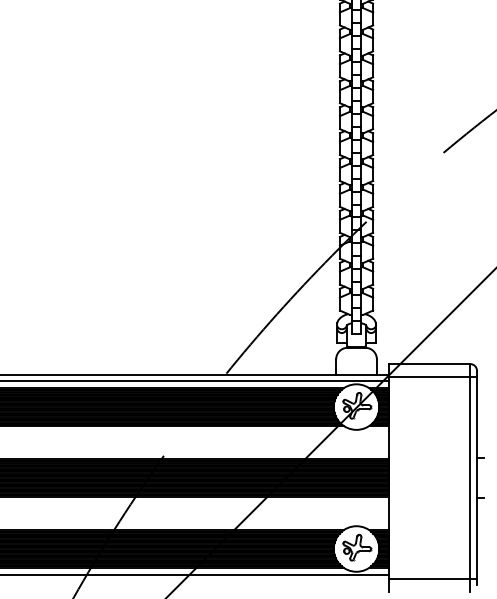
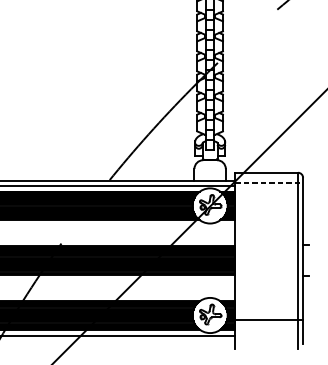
line: (433, 377) -> (269, 183), solid -> dashed
line: (432, 578) -> (268, 319), moved

